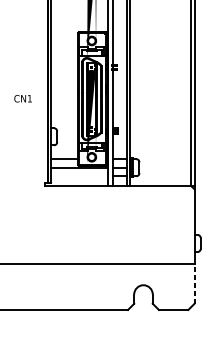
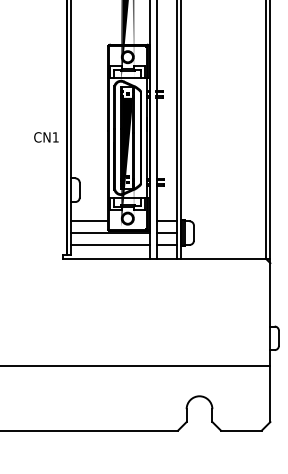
text: (23, 98) -> (46, 137), moved
line: (79, 175) -> (110, 244), added
line: (194, 283) -> (270, 394), dashed -> solid

